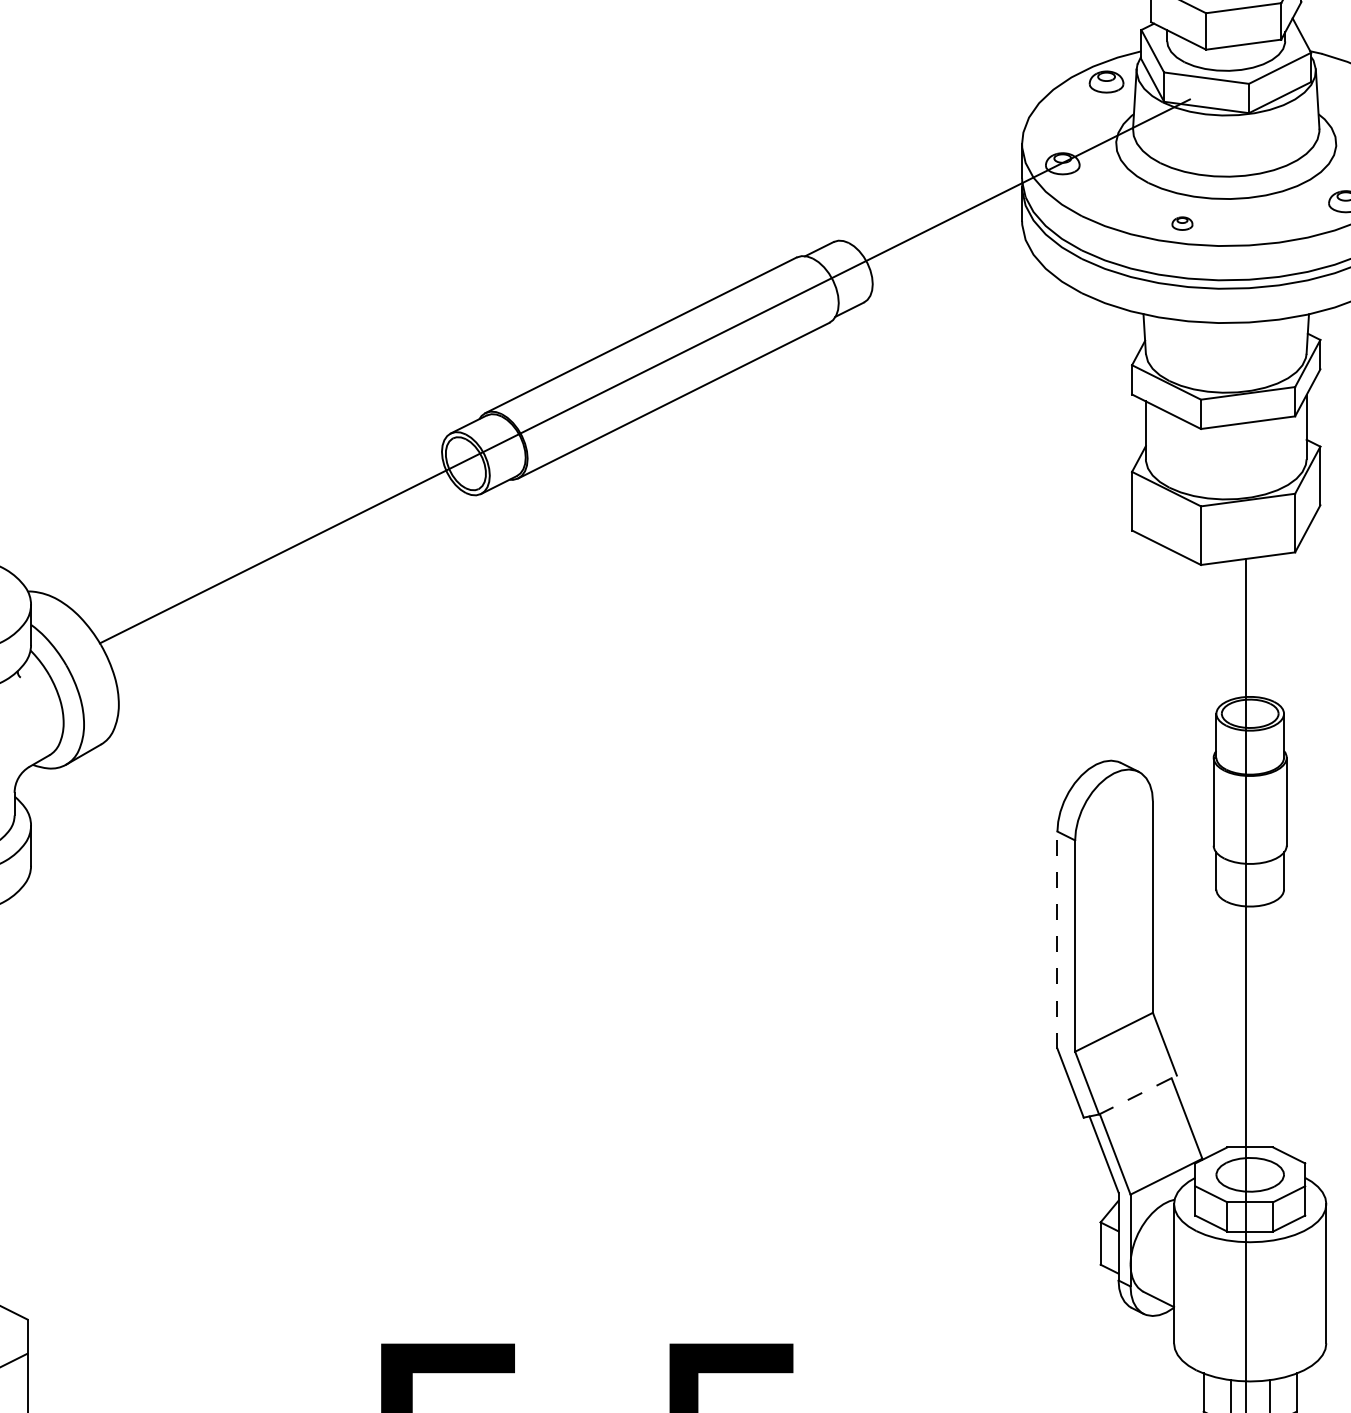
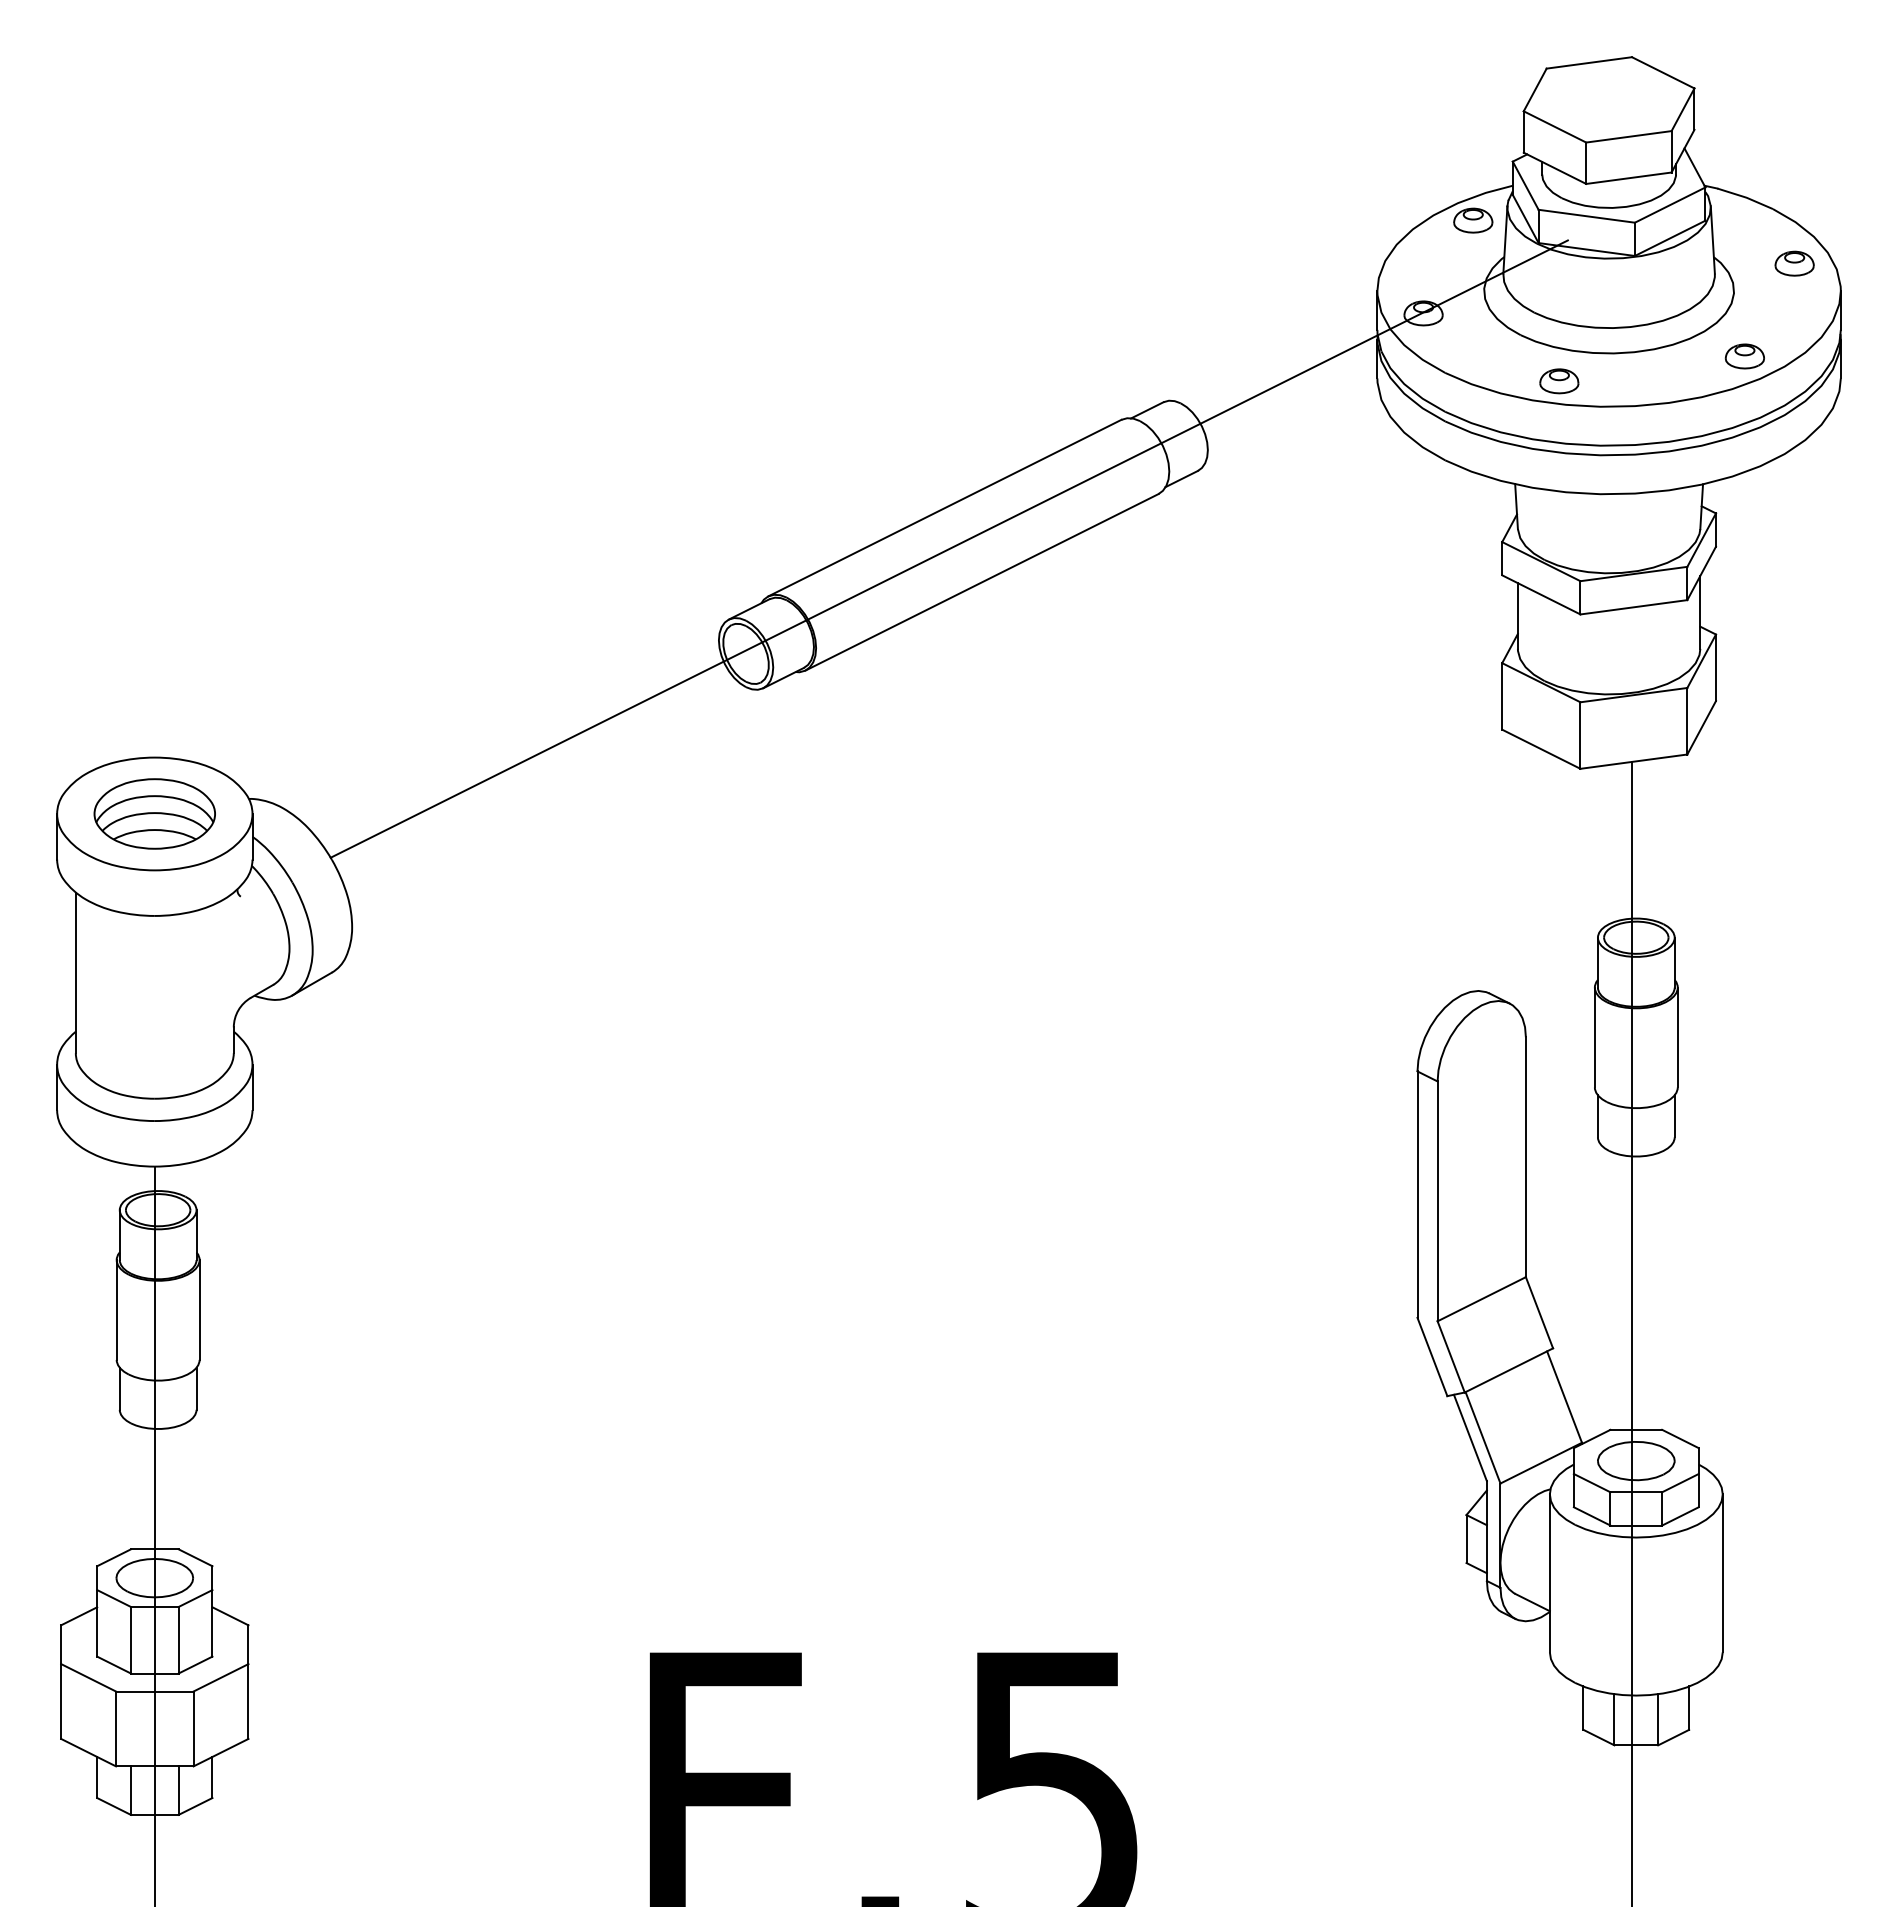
part: (1182, 223) -> (1559, 381), size x1.67
line: (1057, 940) -> (1417, 1194), dashed -> solid
line: (1138, 1095) -> (1509, 1370), dashed -> solid

